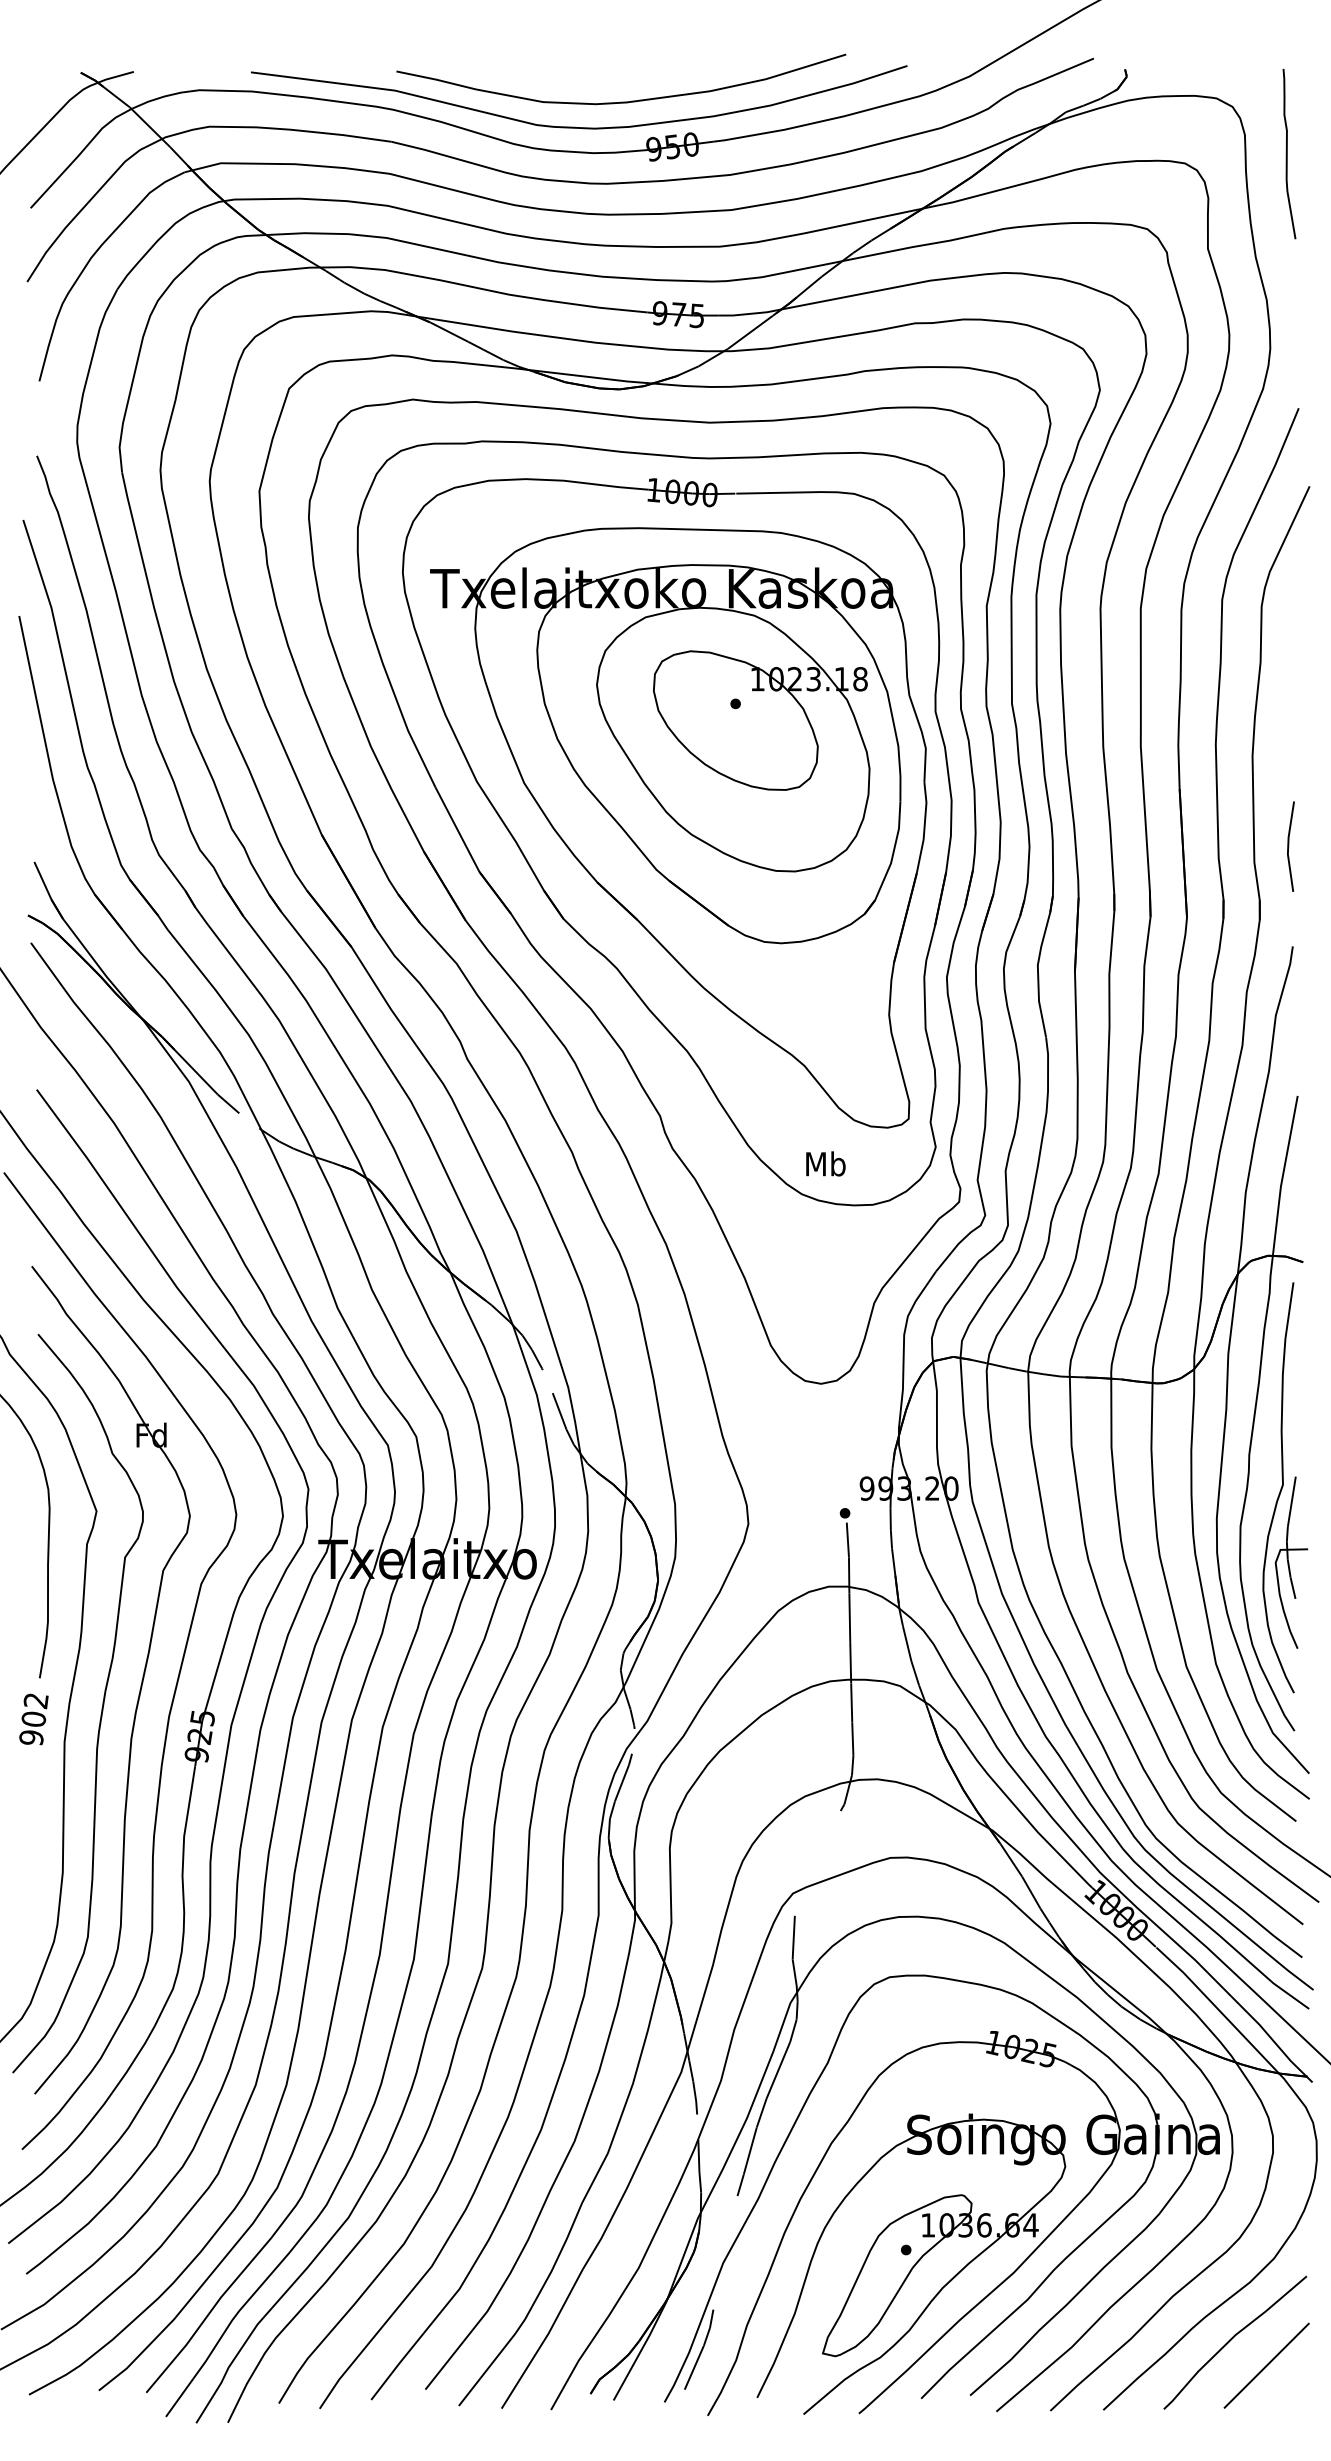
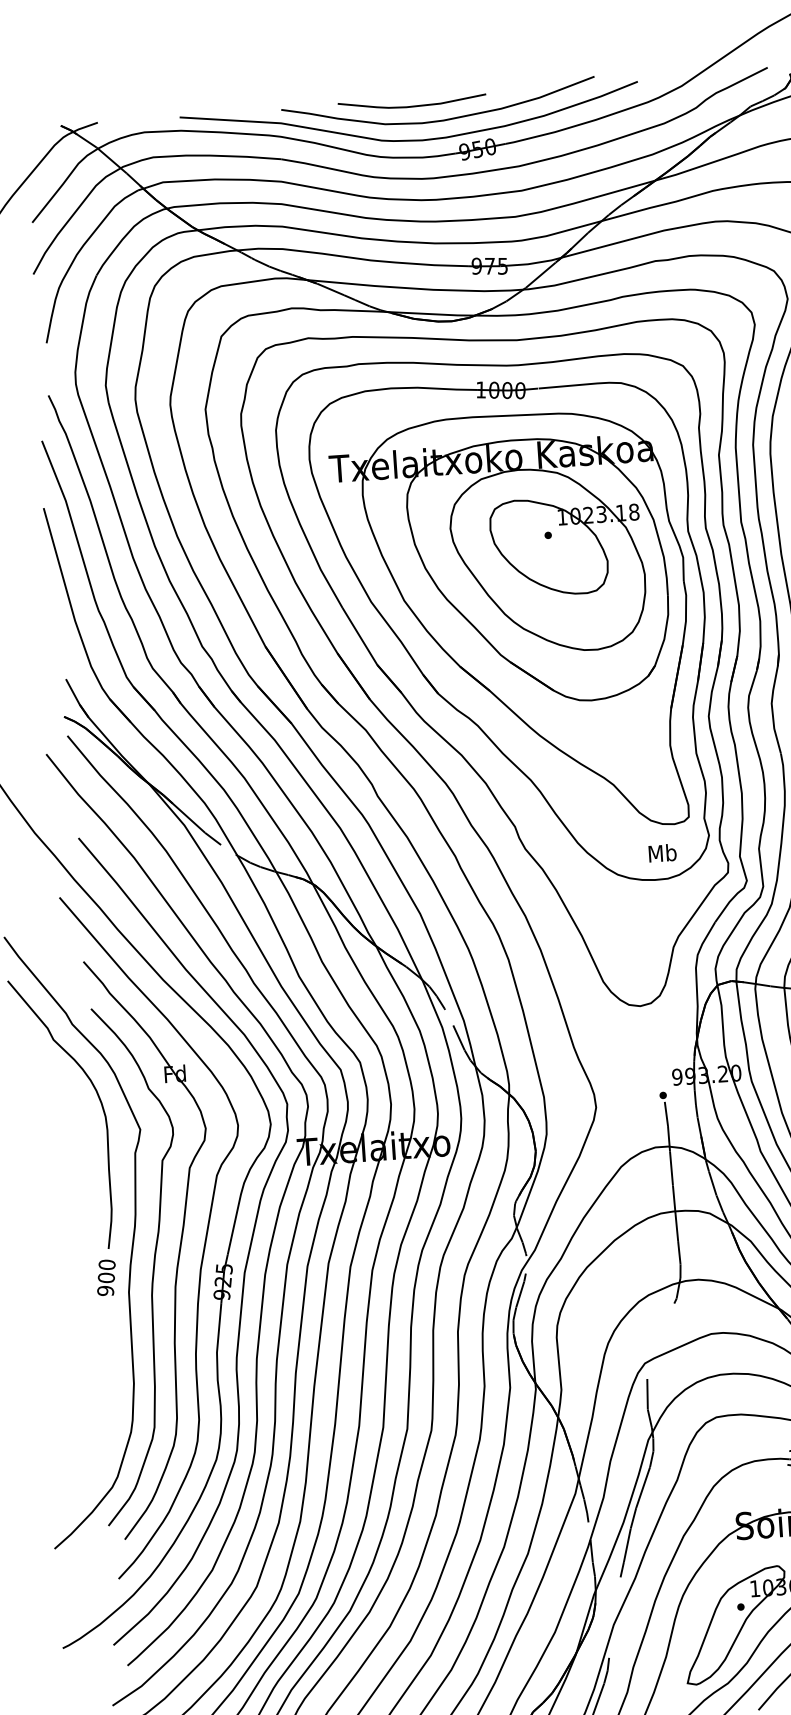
curve: (583, 78) -> (412, 105), added
text: (825, 1163) -> (662, 852), moved
text: (35, 1701) -> (106, 1265), 902 -> 900

